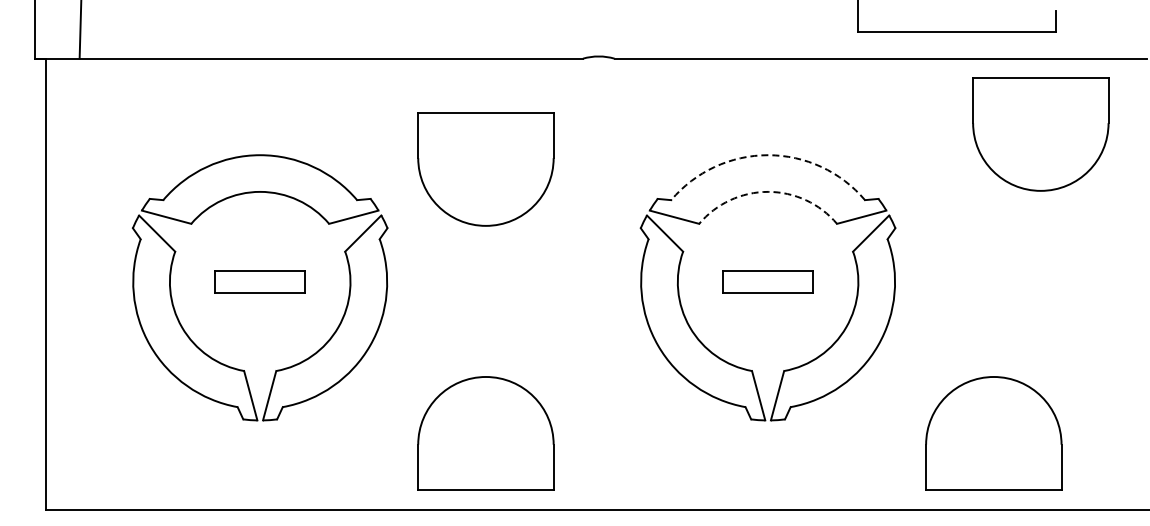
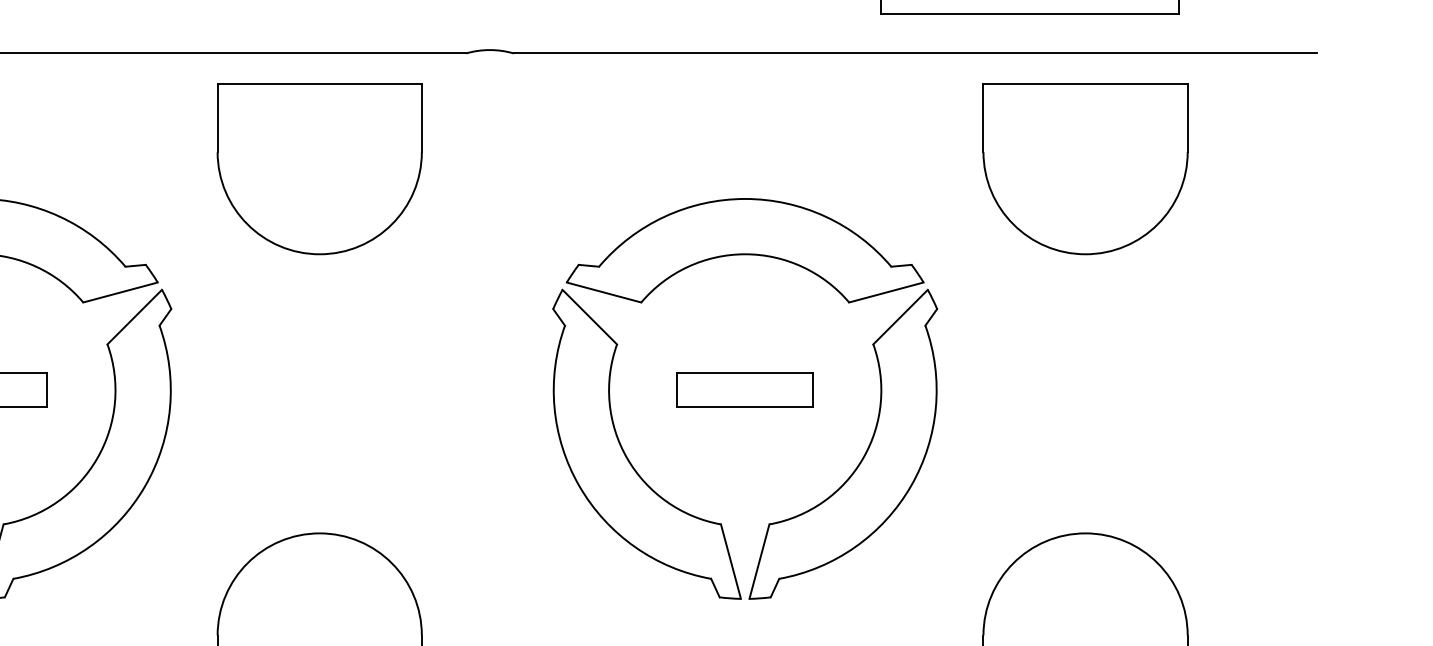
part: (1040, 134) -> (1085, 169), moved
arc: (768, 155) -> (745, 199), dashed -> solid
part: (485, 169) -> (319, 169), moved
arc: (768, 191) -> (745, 253), dashed -> solid

